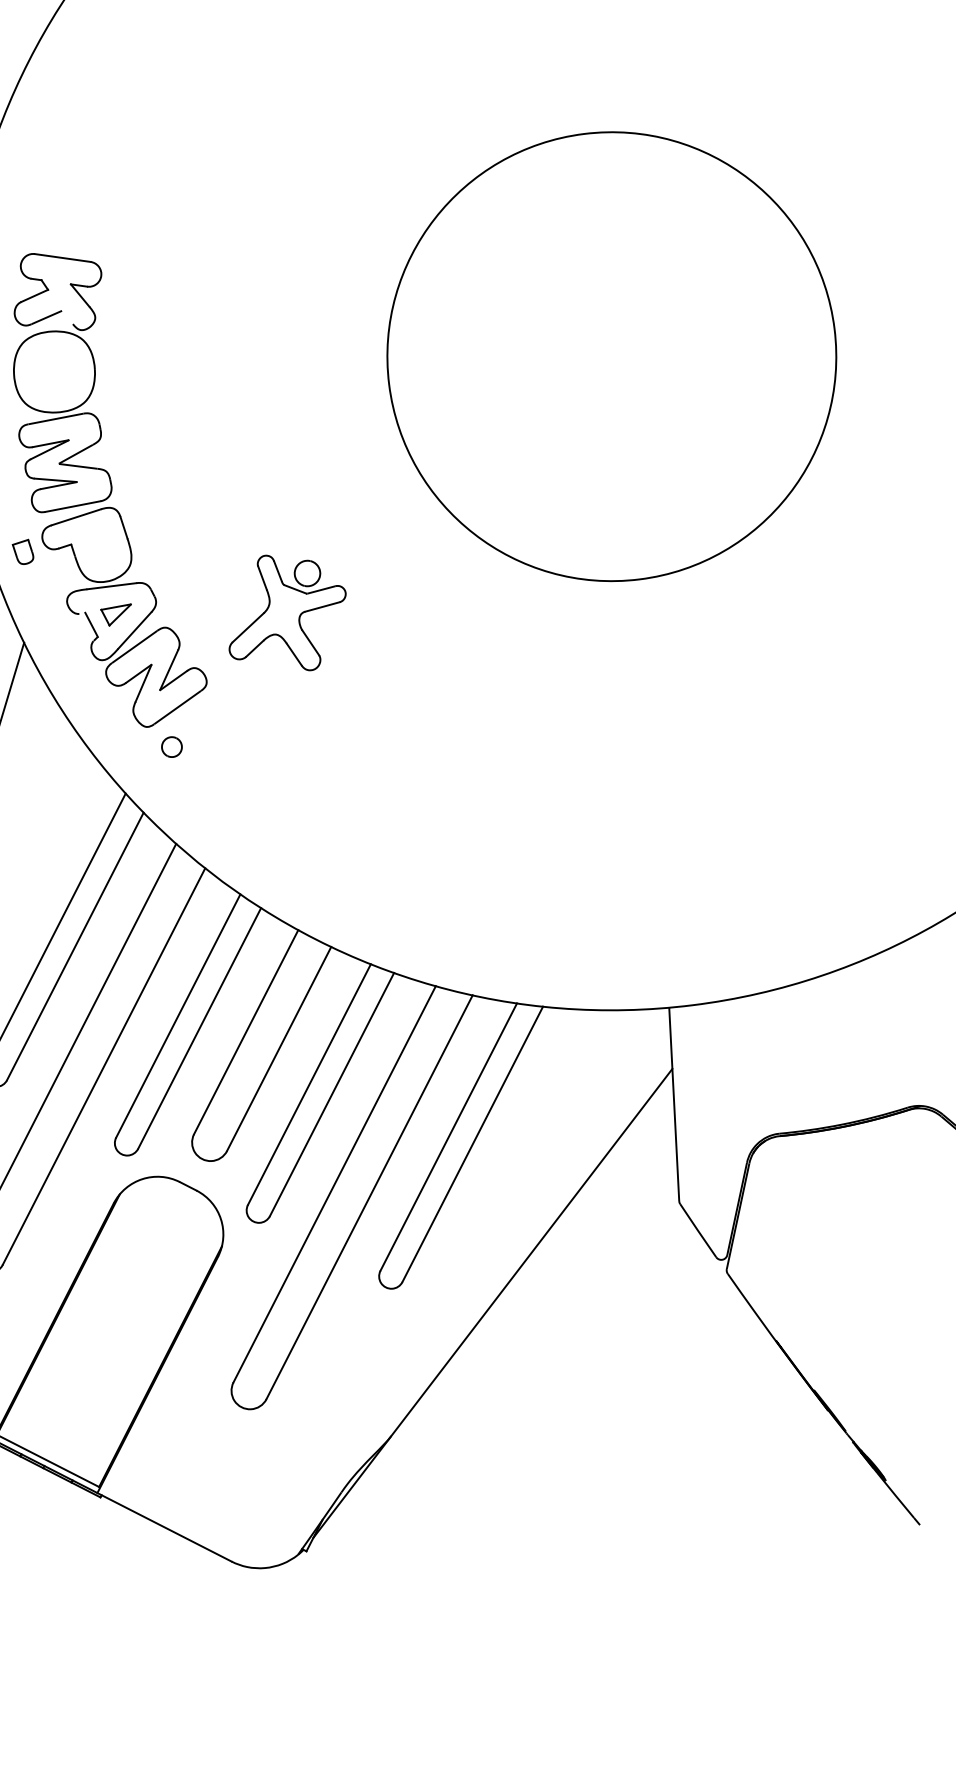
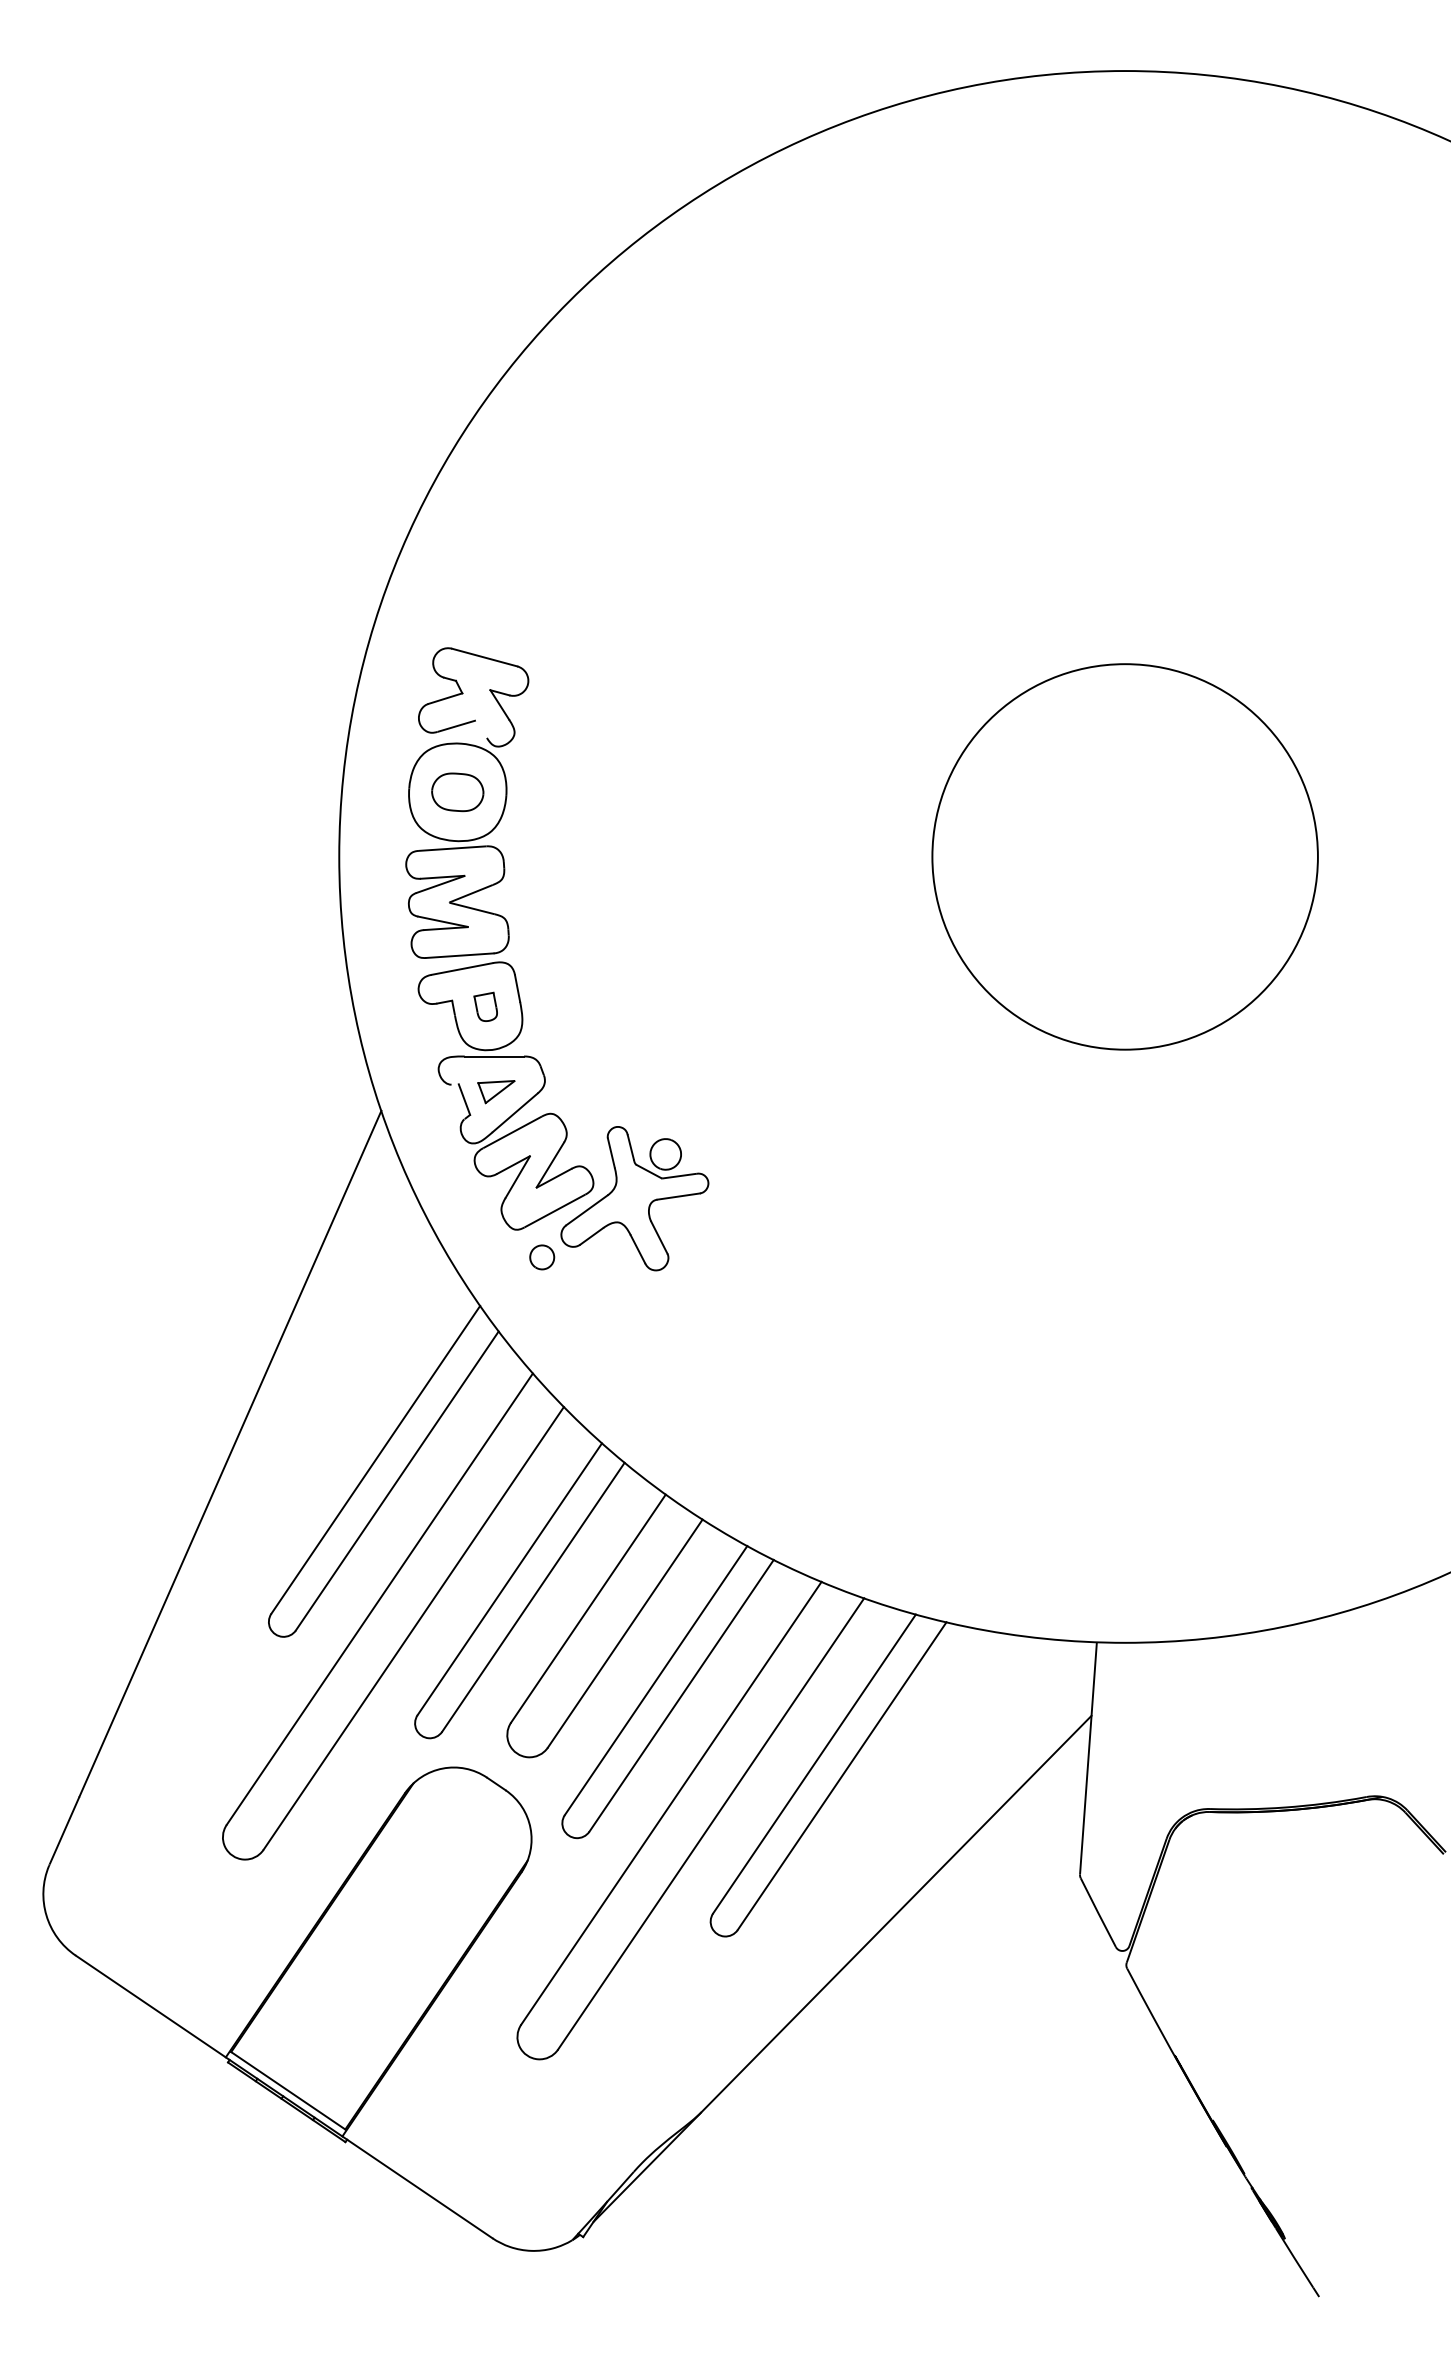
circle: (611, 356) -> (1124, 856), size x0.71
part: (54, 372) -> (457, 792), added
part: (23, 552) -> (485, 1006), moved
part: (286, 613) -> (634, 1198), moved

